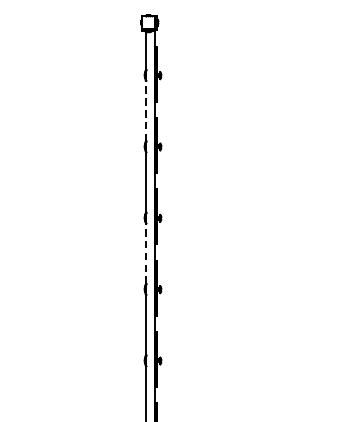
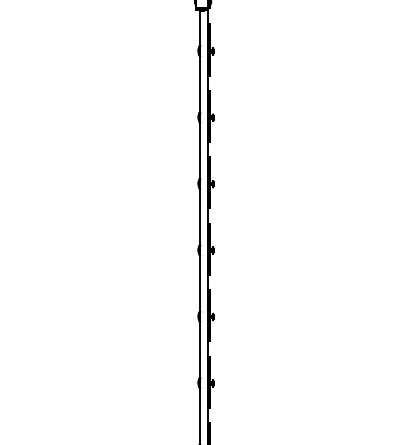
line: (146, 110) -> (200, 83), dashed -> solid
line: (146, 253) -> (200, 216), dashed -> solid

